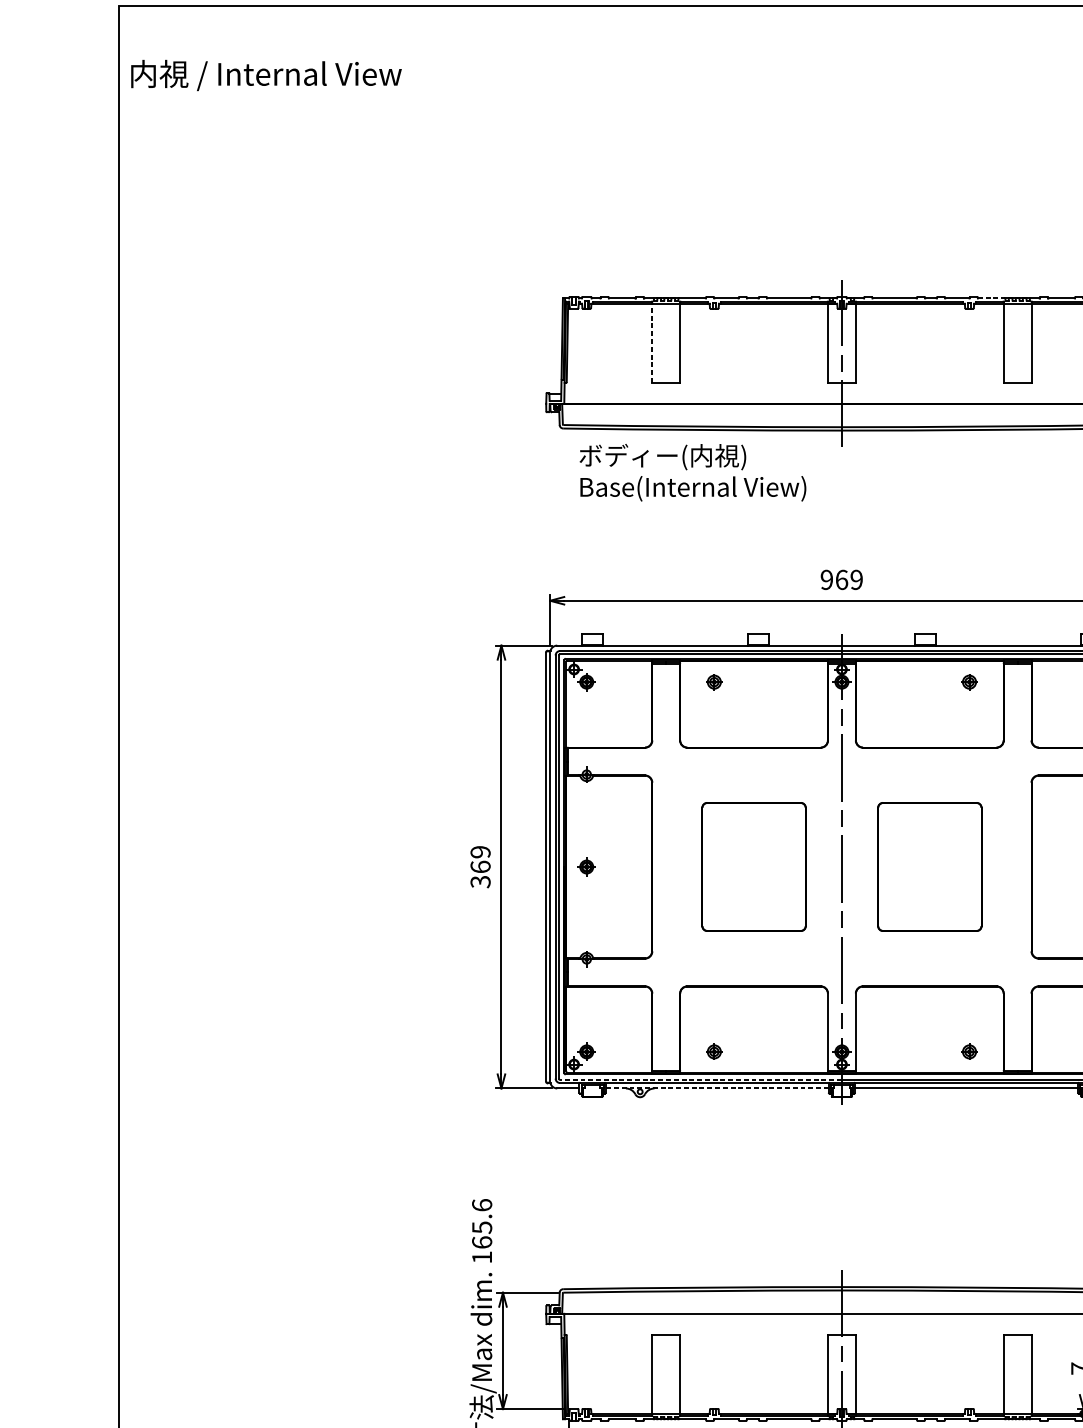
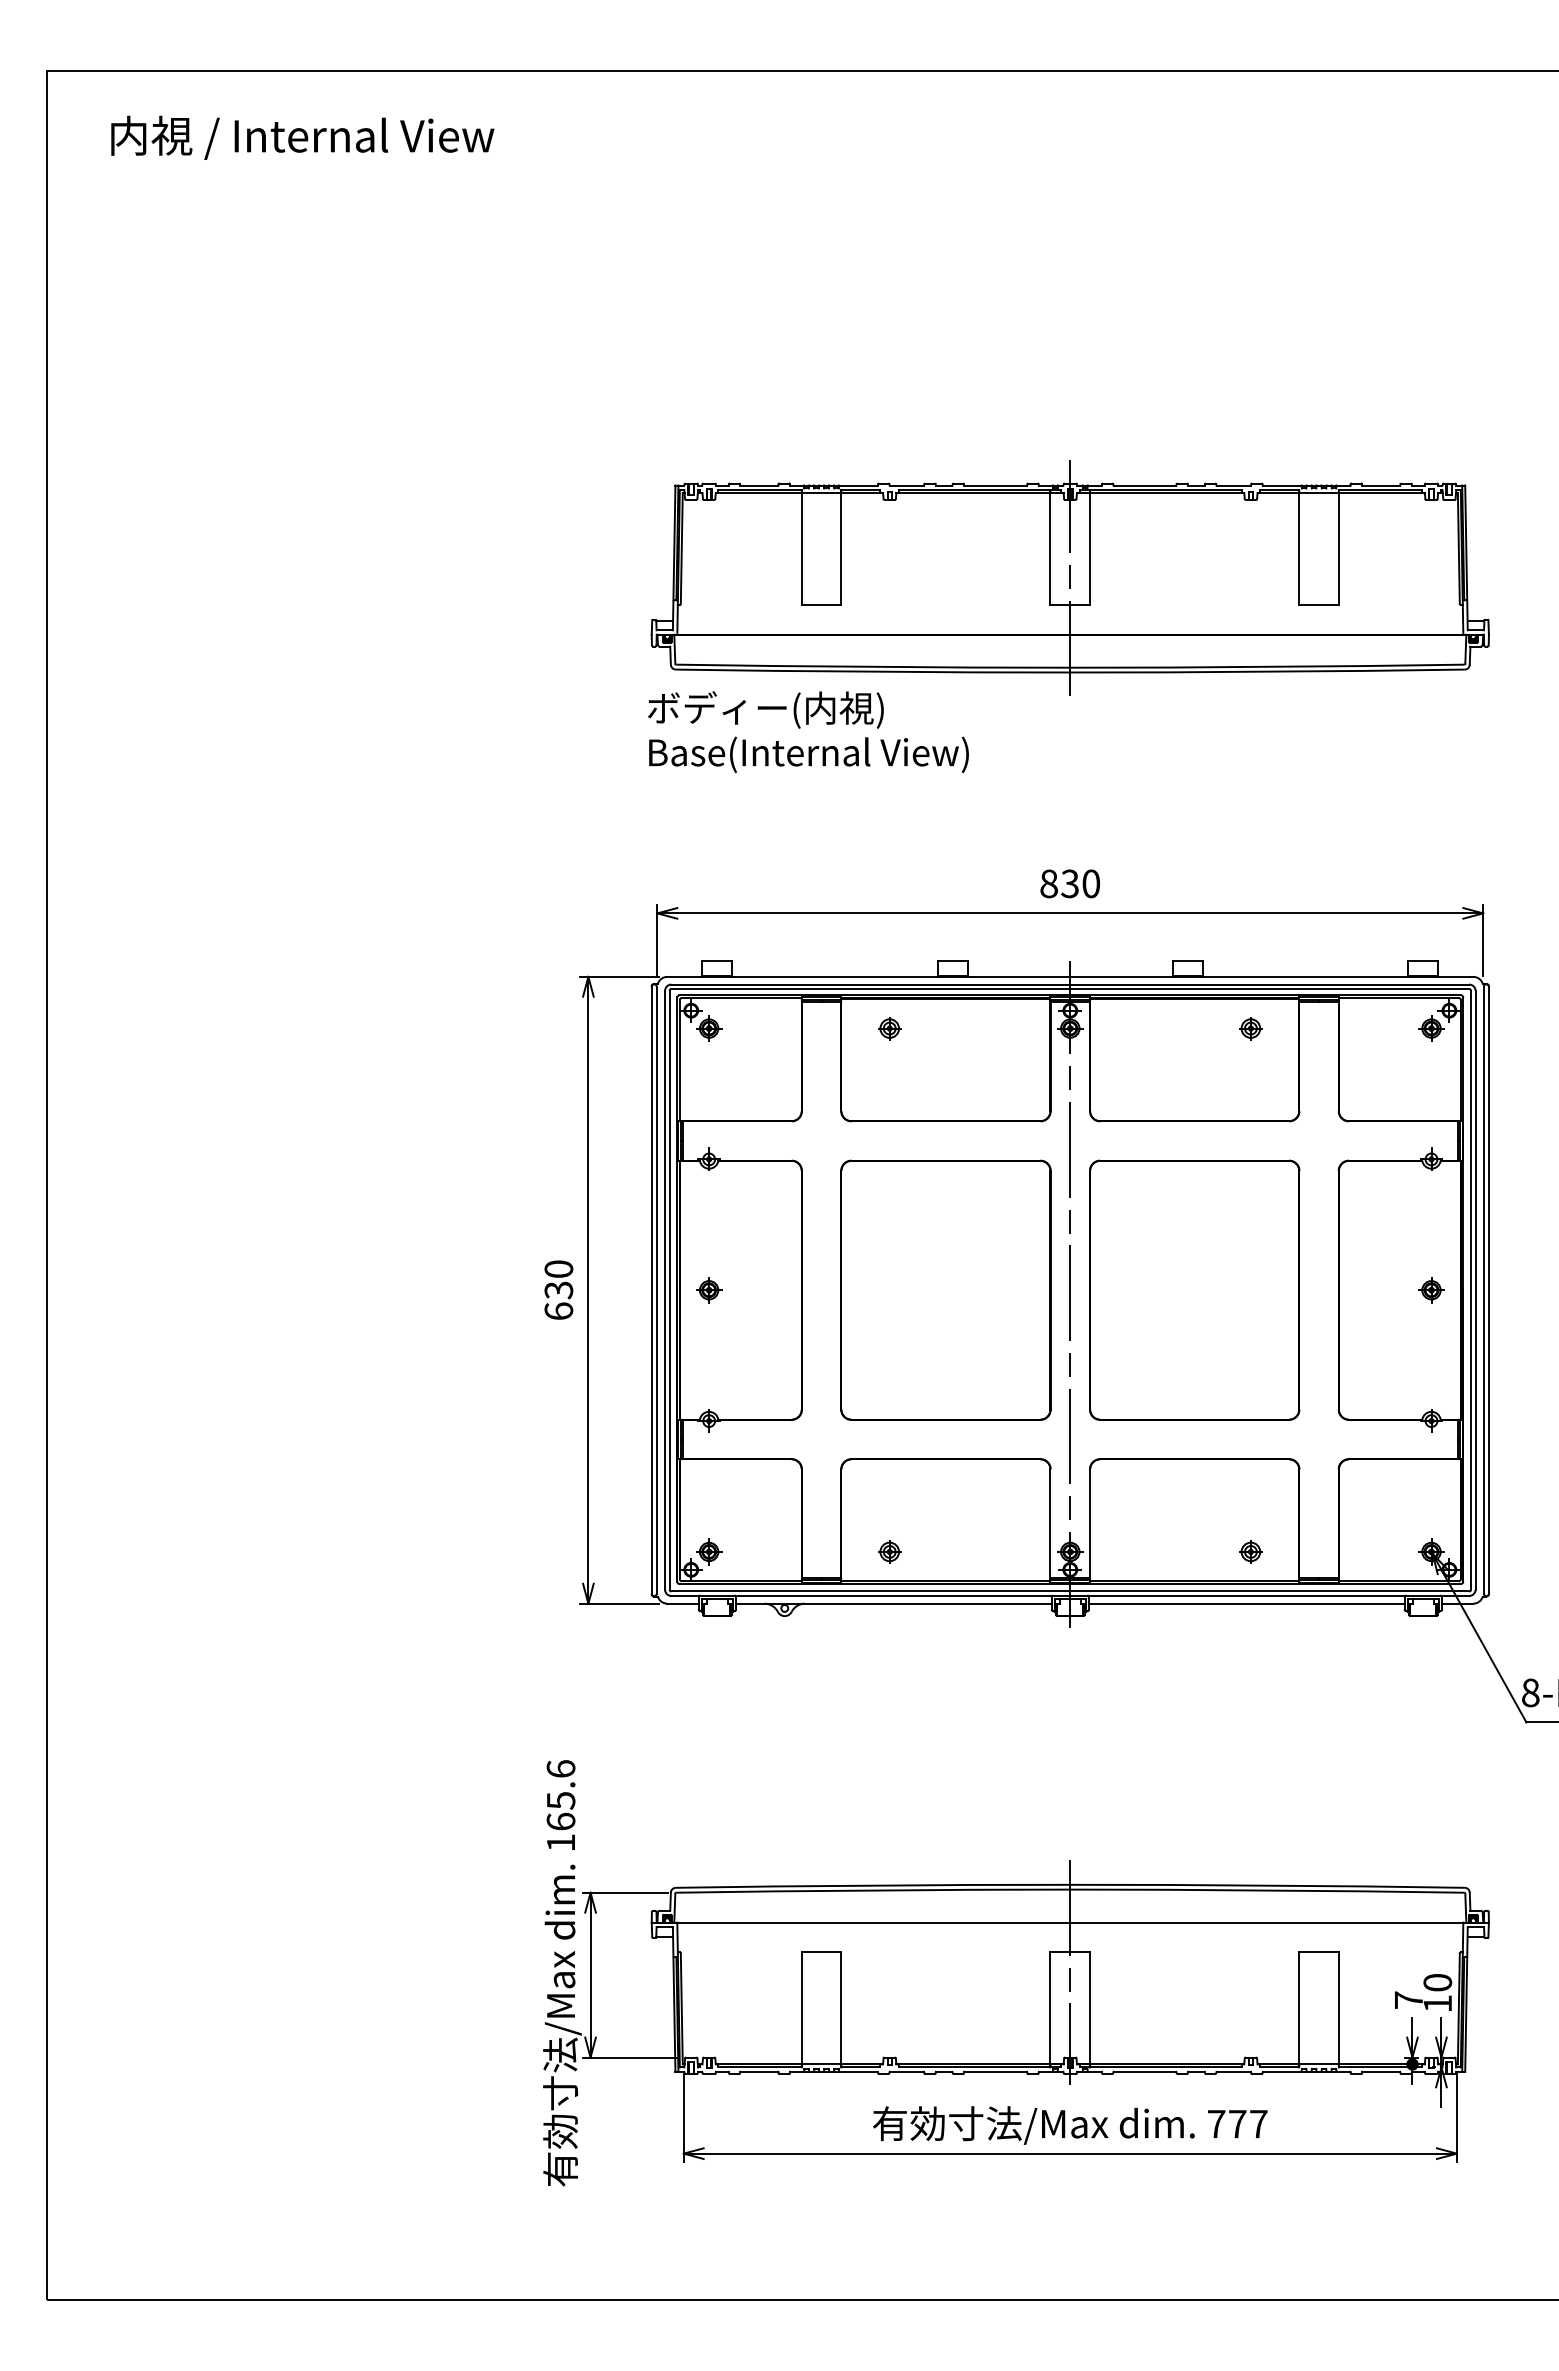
text: (266, 75) -> (302, 137), moved
line: (991, 298) -> (1282, 485), dashed -> solid
line: (652, 341) -> (801, 546), dashed -> solid
text: (692, 472) -> (808, 731), moved
text: (841, 579) -> (1069, 883), 969 -> 830
part: (753, 866) -> (945, 1289), size x1.43
part: (929, 866) -> (1194, 1289), size x1.43
text: (480, 867) -> (558, 1290), 369 -> 630
line: (700, 1079) -> (870, 1591), dashed -> solid
line: (717, 1088) -> (893, 1603), dashed -> solid

